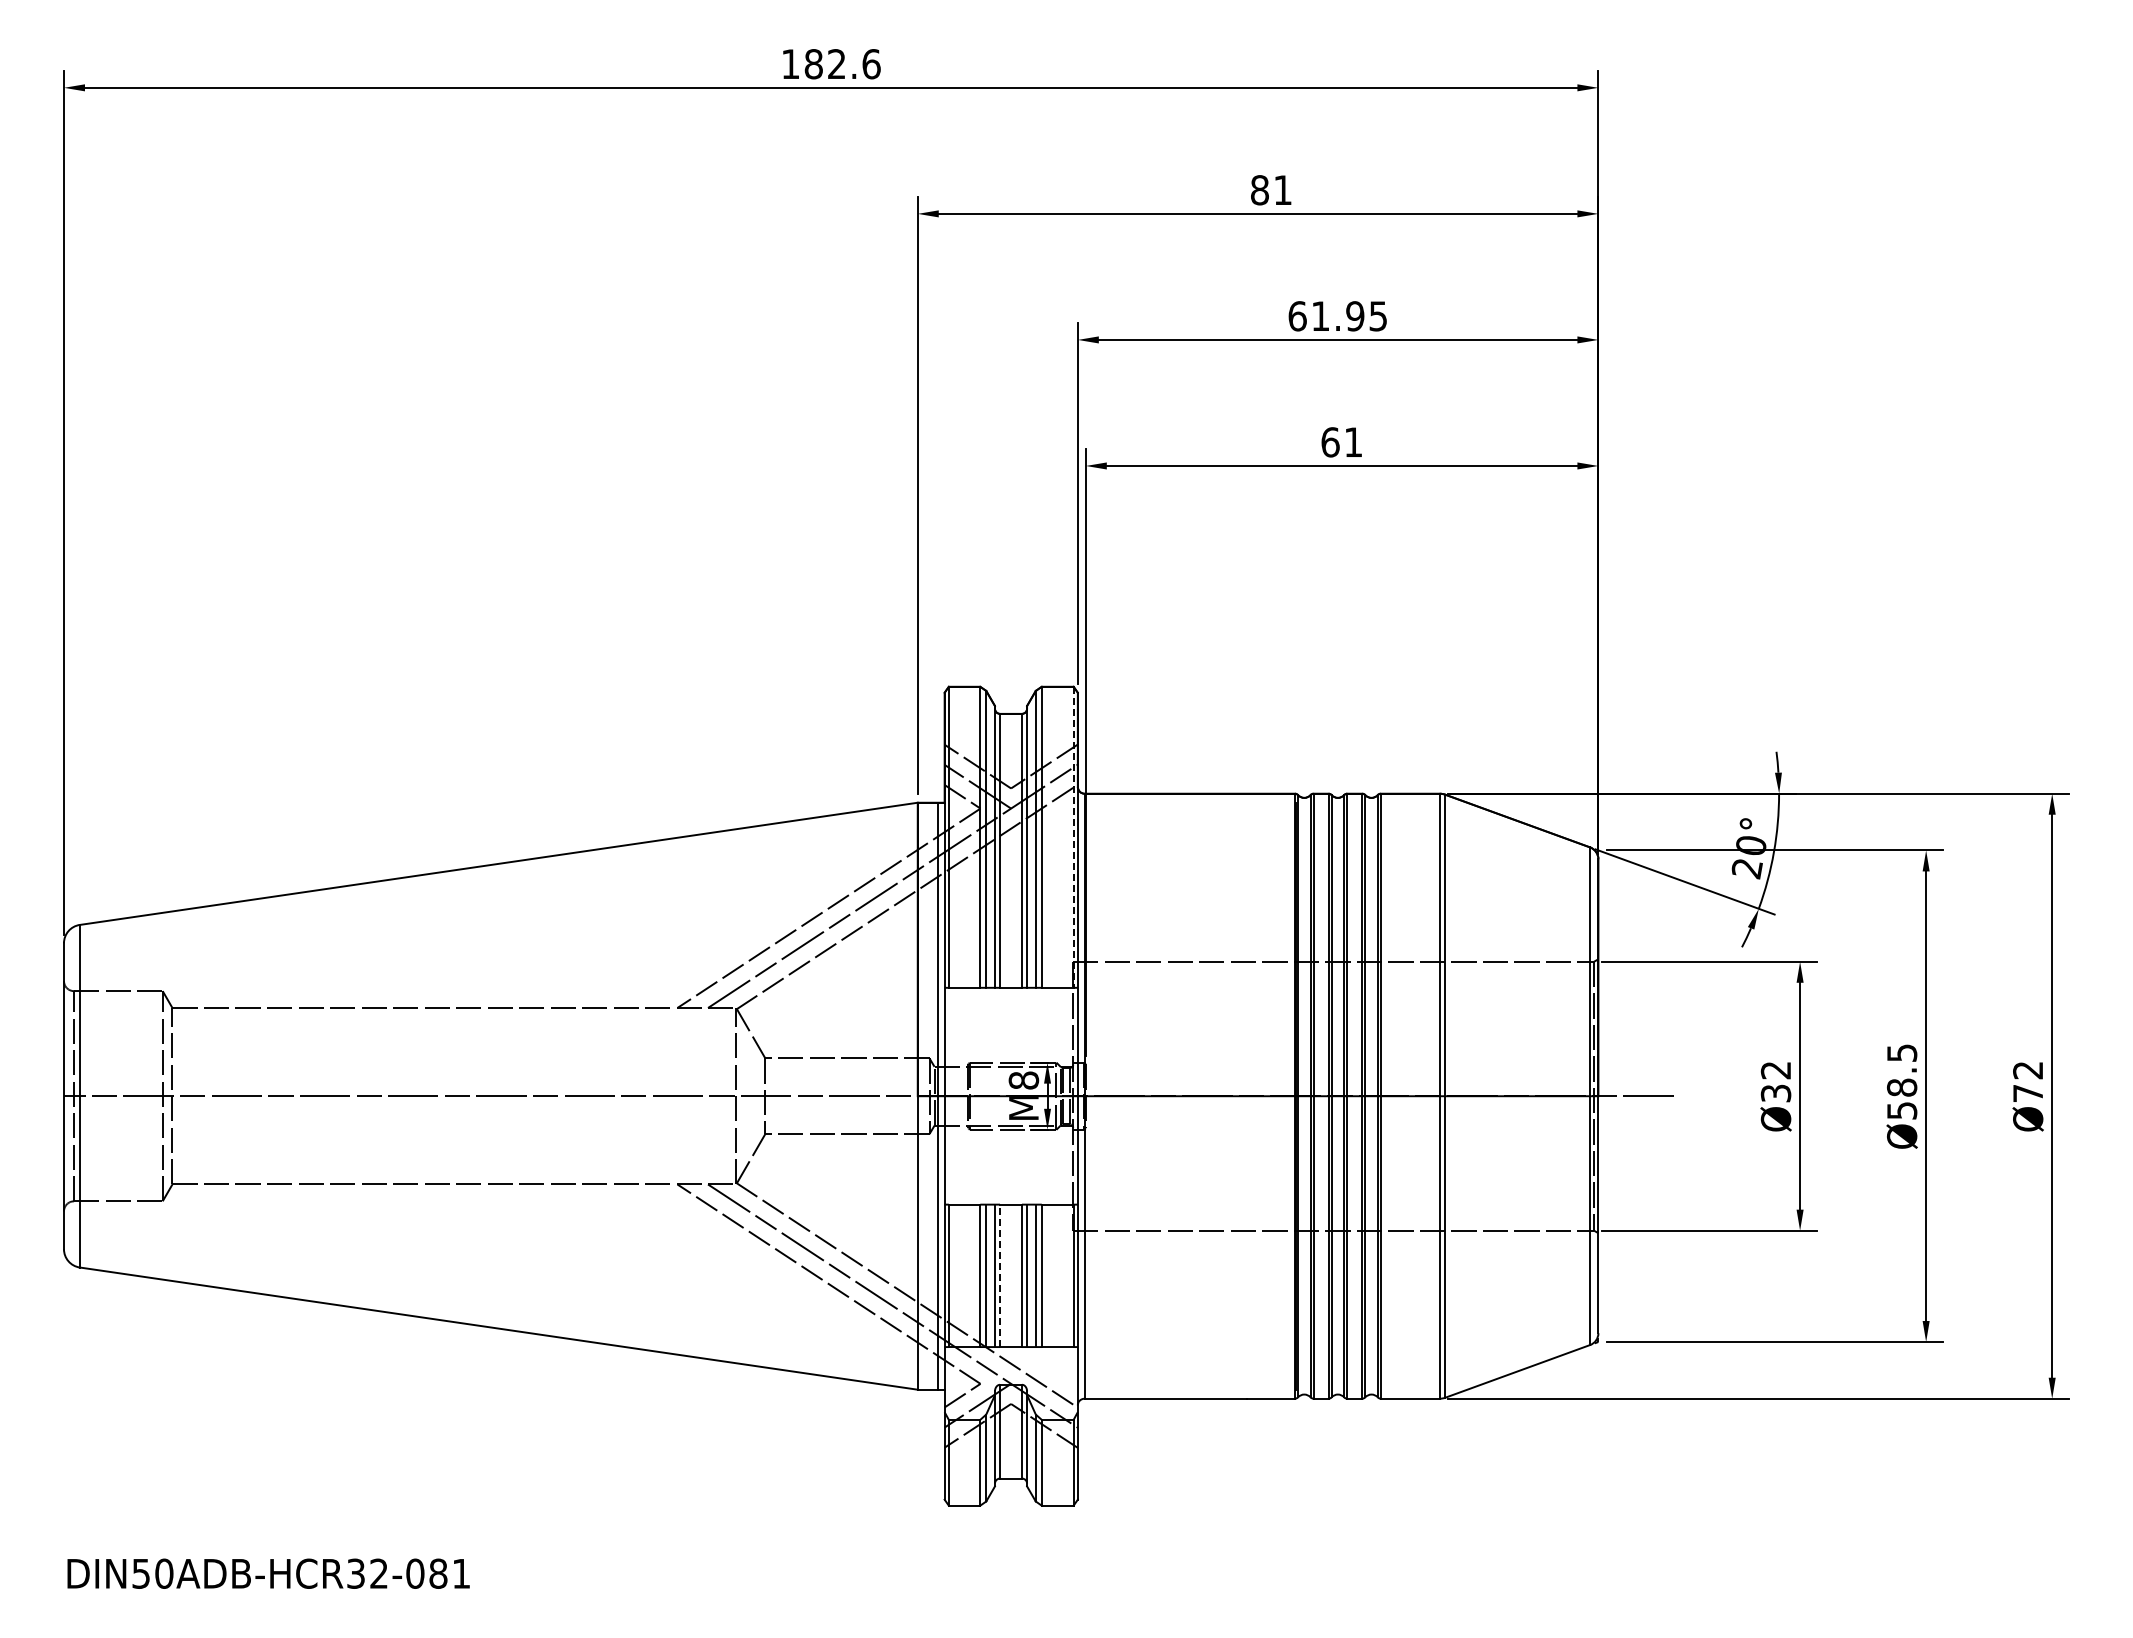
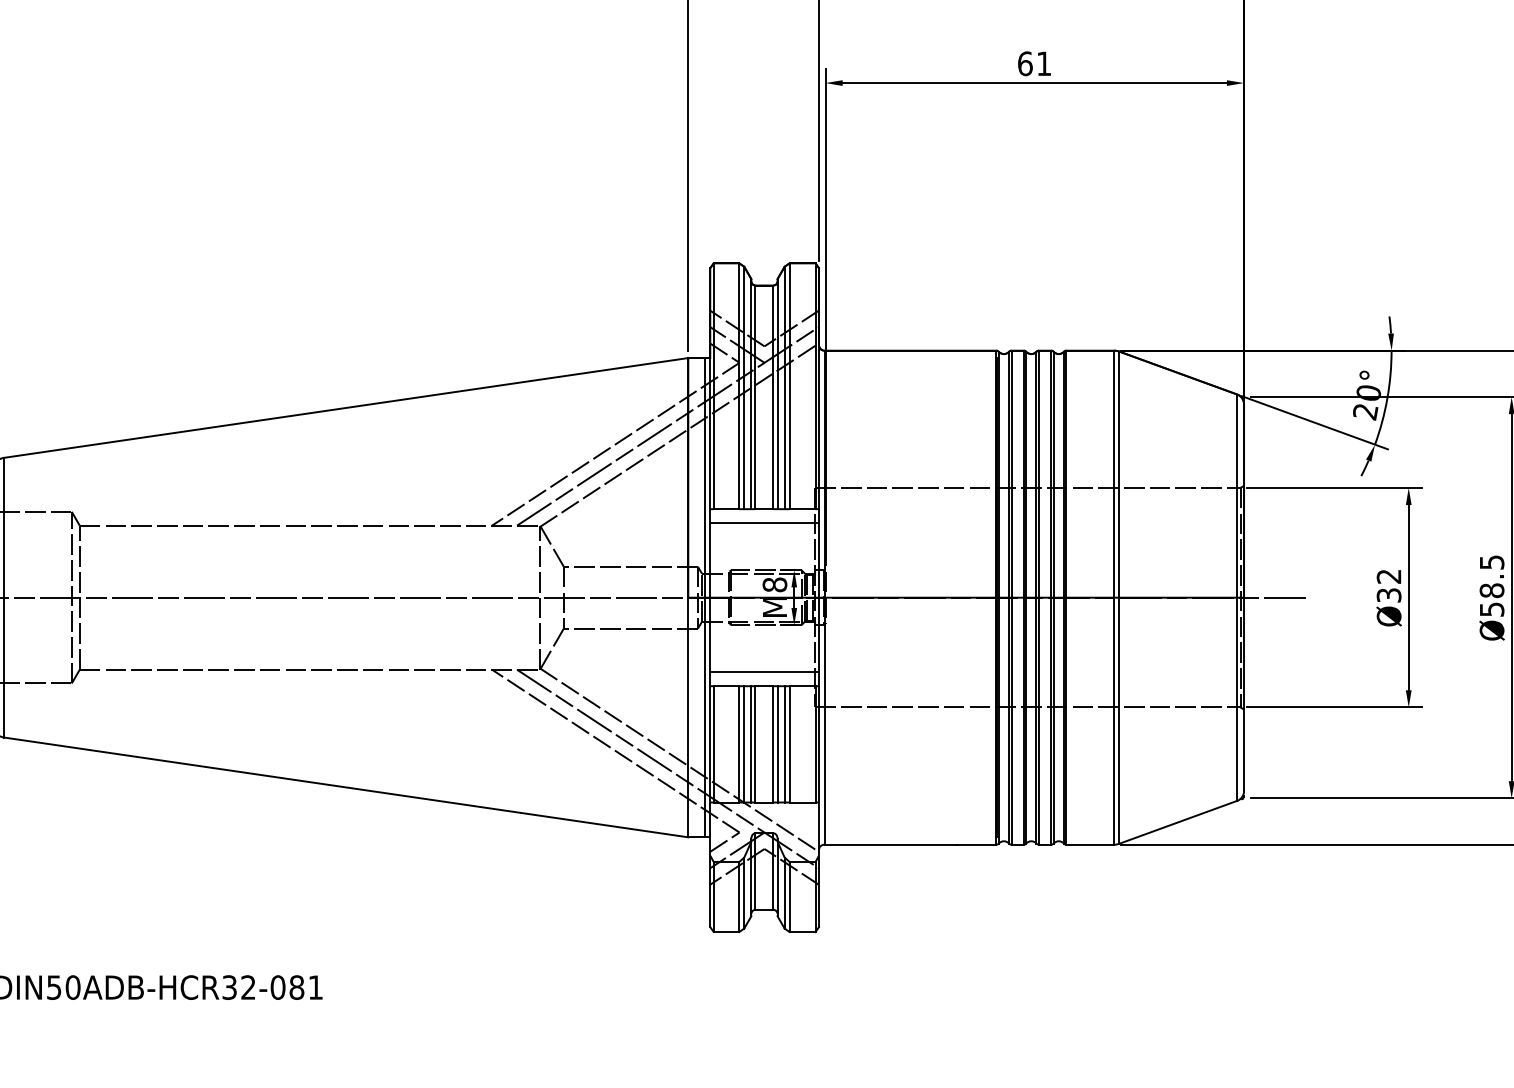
line: (1073, 837) -> (815, 386), dashed -> solid
line: (1010, 1004) -> (764, 522), added
line: (1010, 1187) -> (764, 672), added
line: (1000, 1275) -> (755, 744), dashed -> solid

